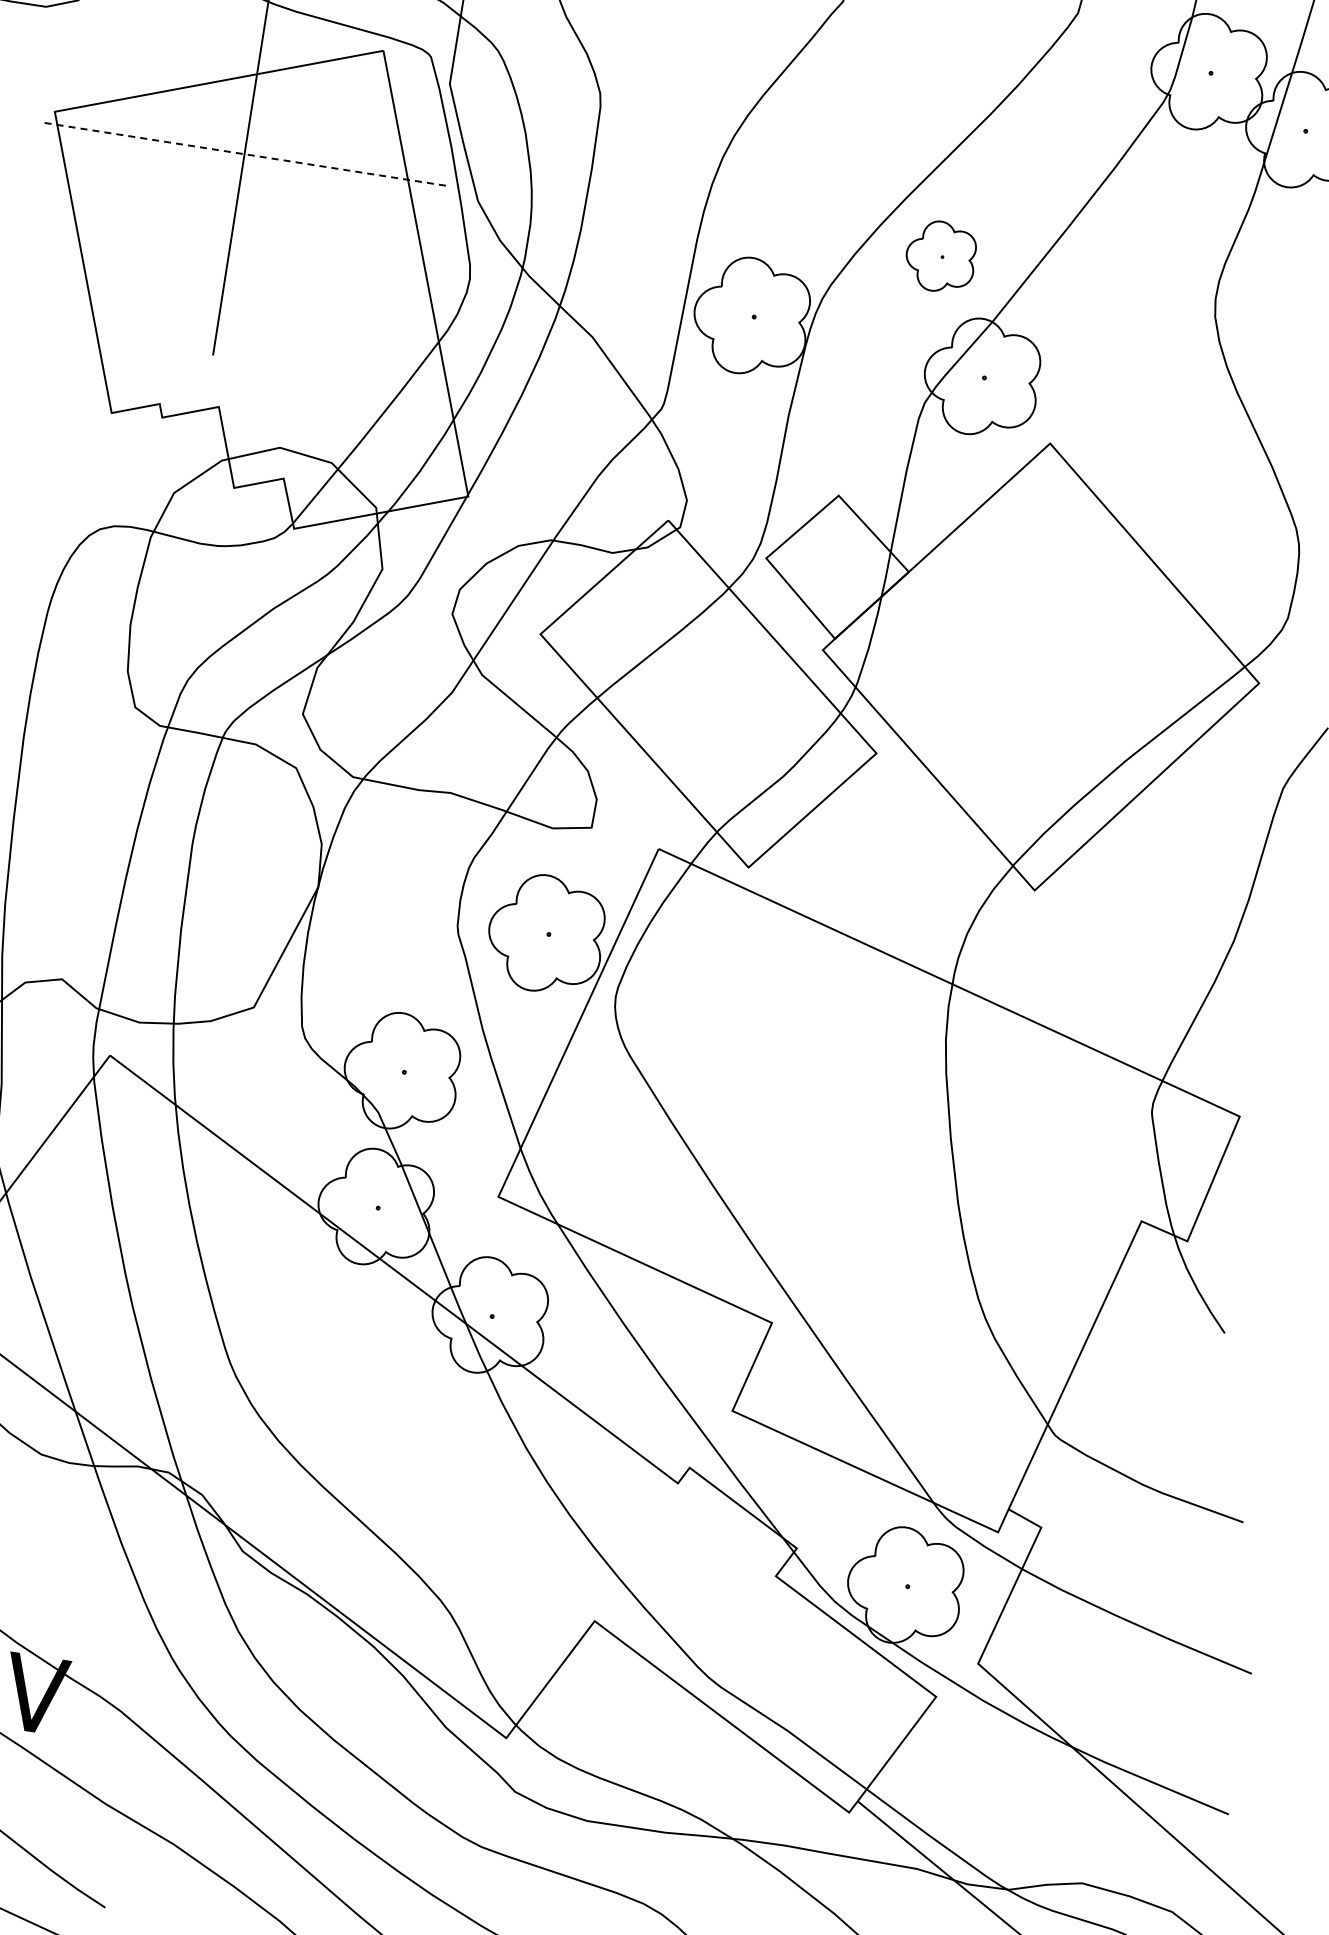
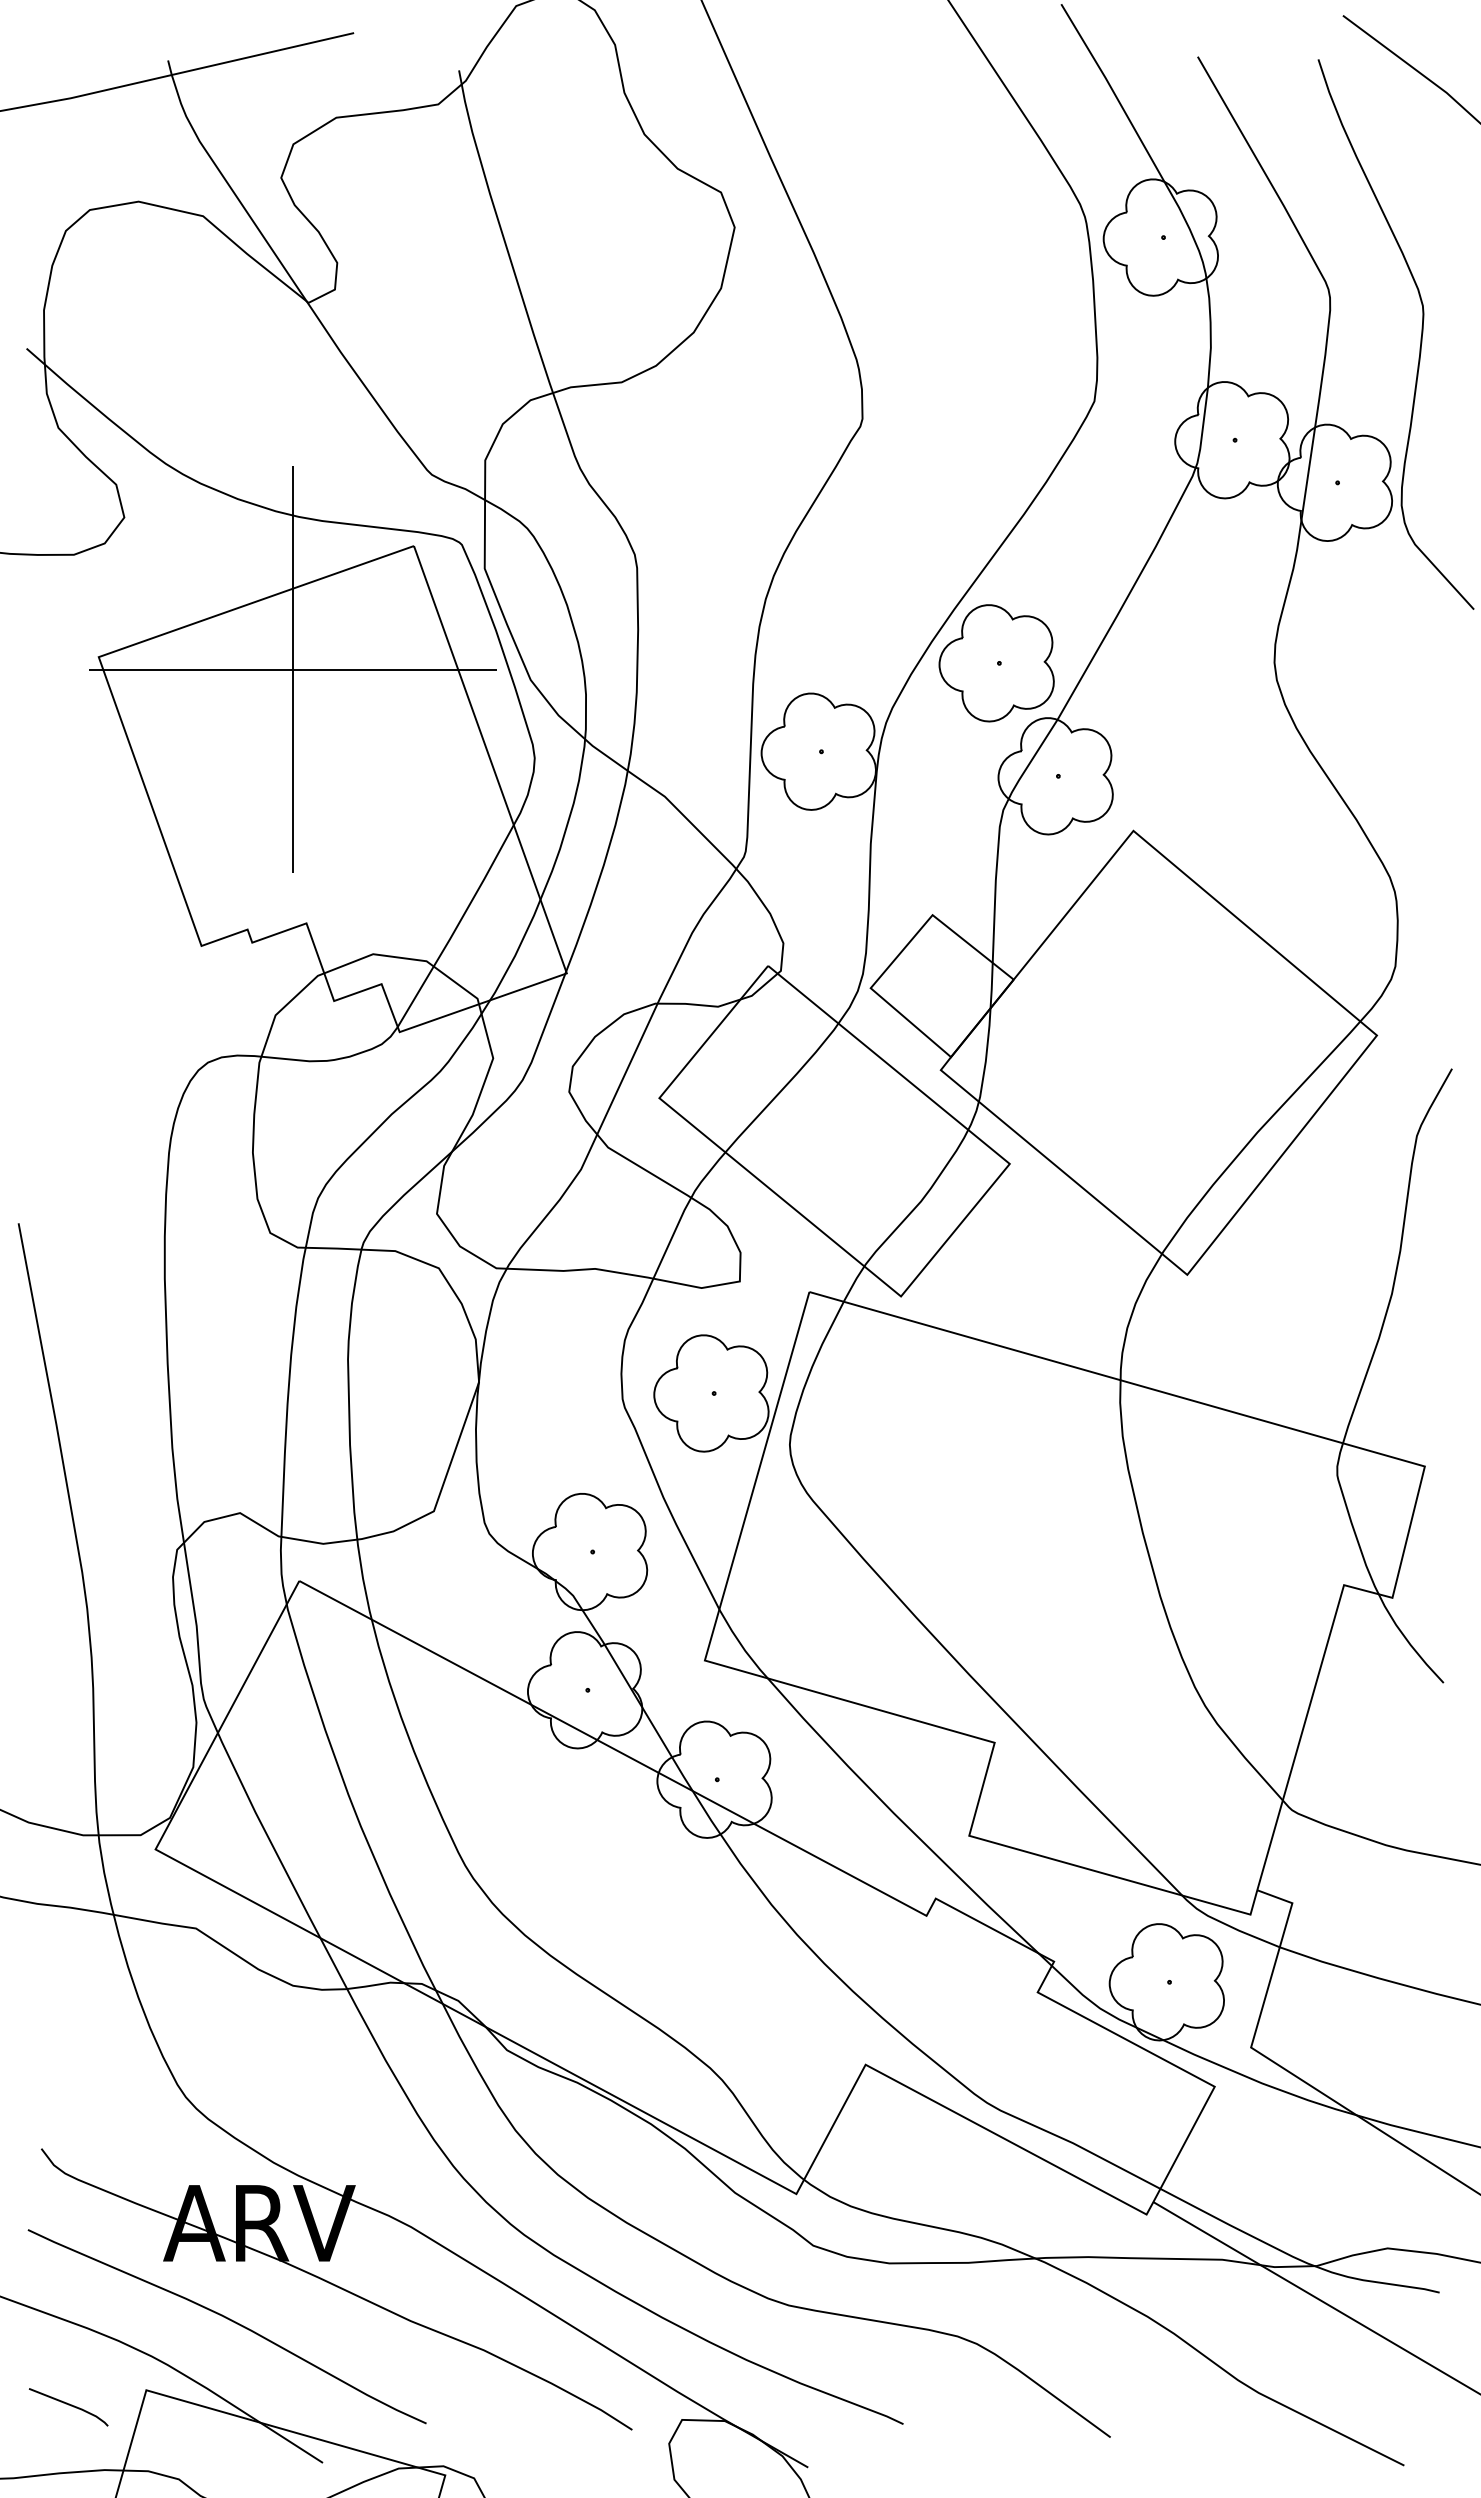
line: (244, 153) -> (292, 669), dashed -> solid
part: (940, 256) -> (996, 663), size x1.67

